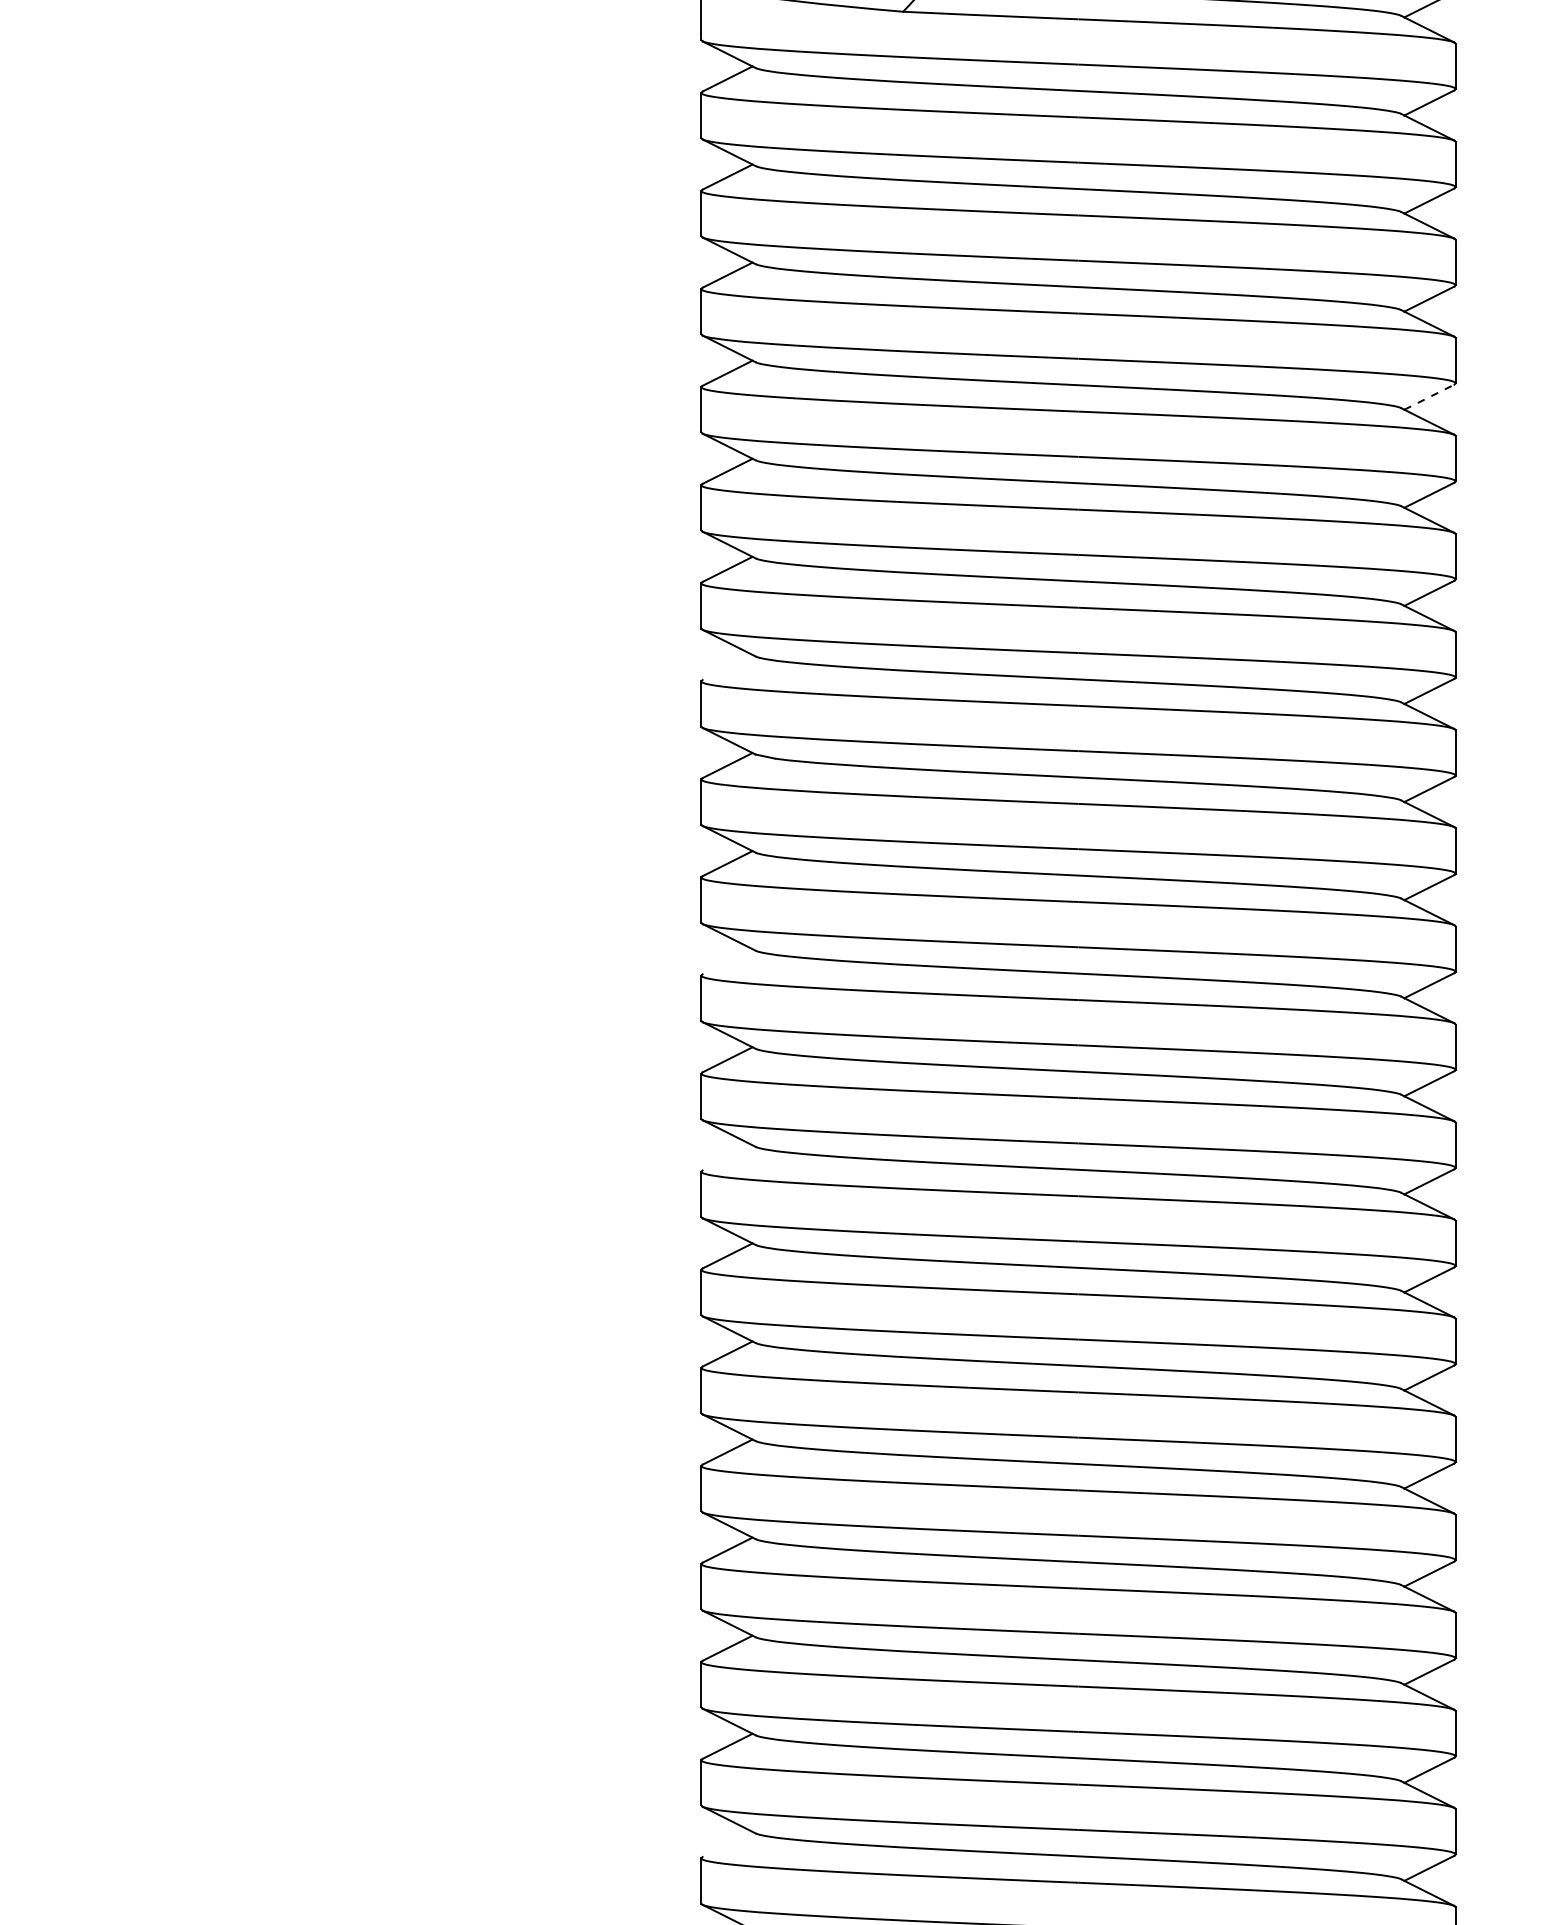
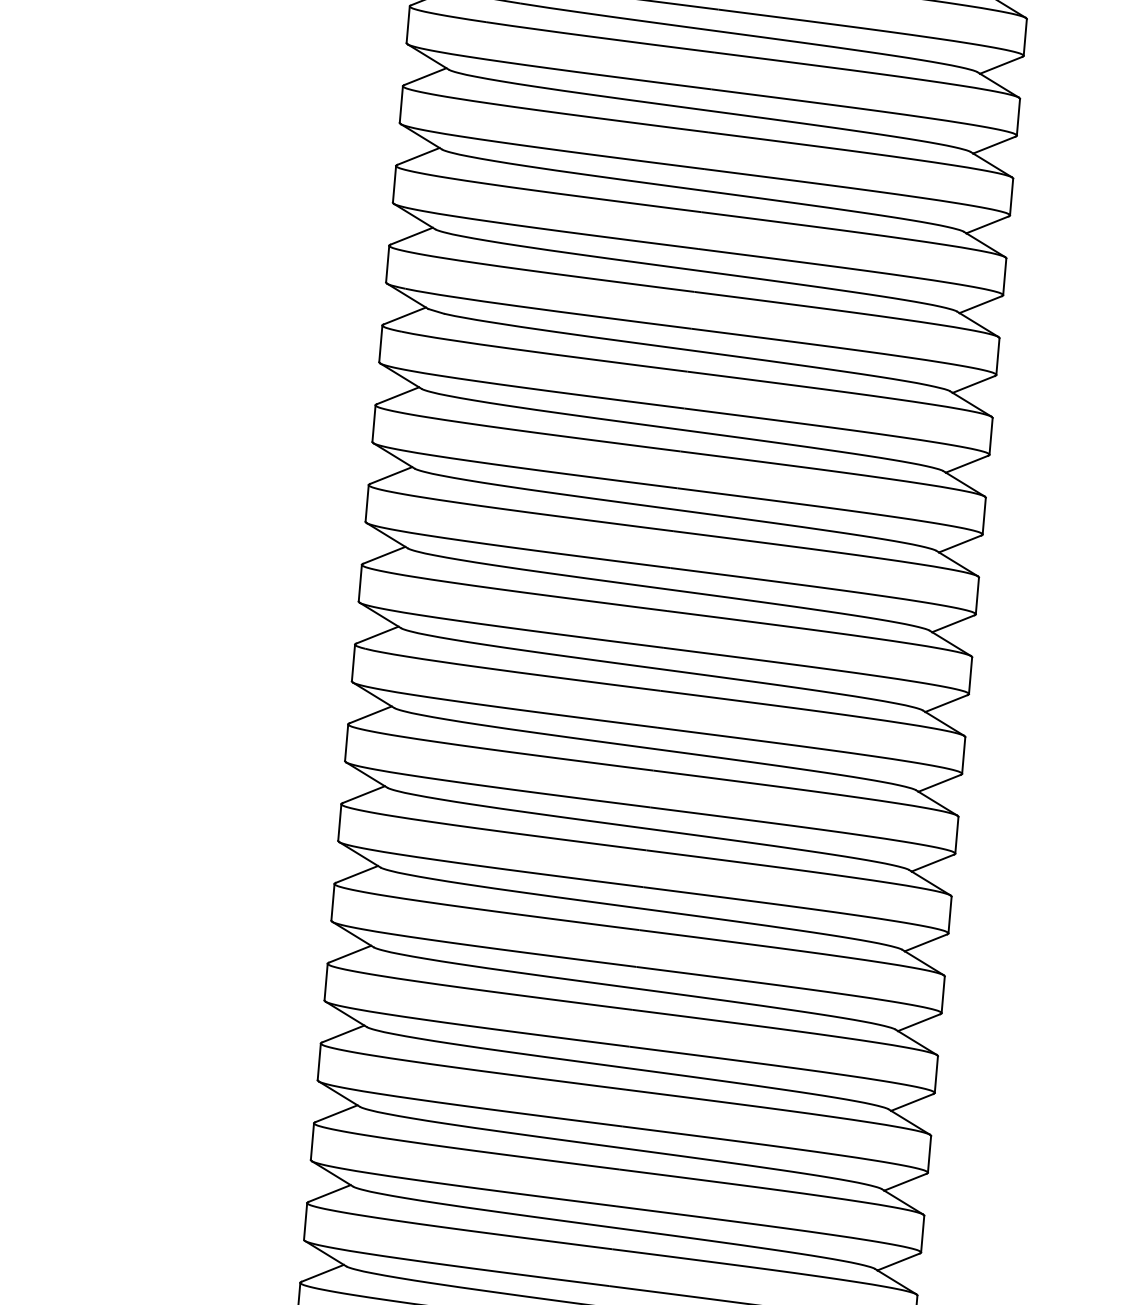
line: (1429, 396) -> (1001, 64), dashed -> solid
line: (727, 667) -> (411, 236), added
line: (727, 961) -> (391, 475), added
line: (727, 1157) -> (377, 634), added
line: (727, 1843) -> (329, 1192), added

